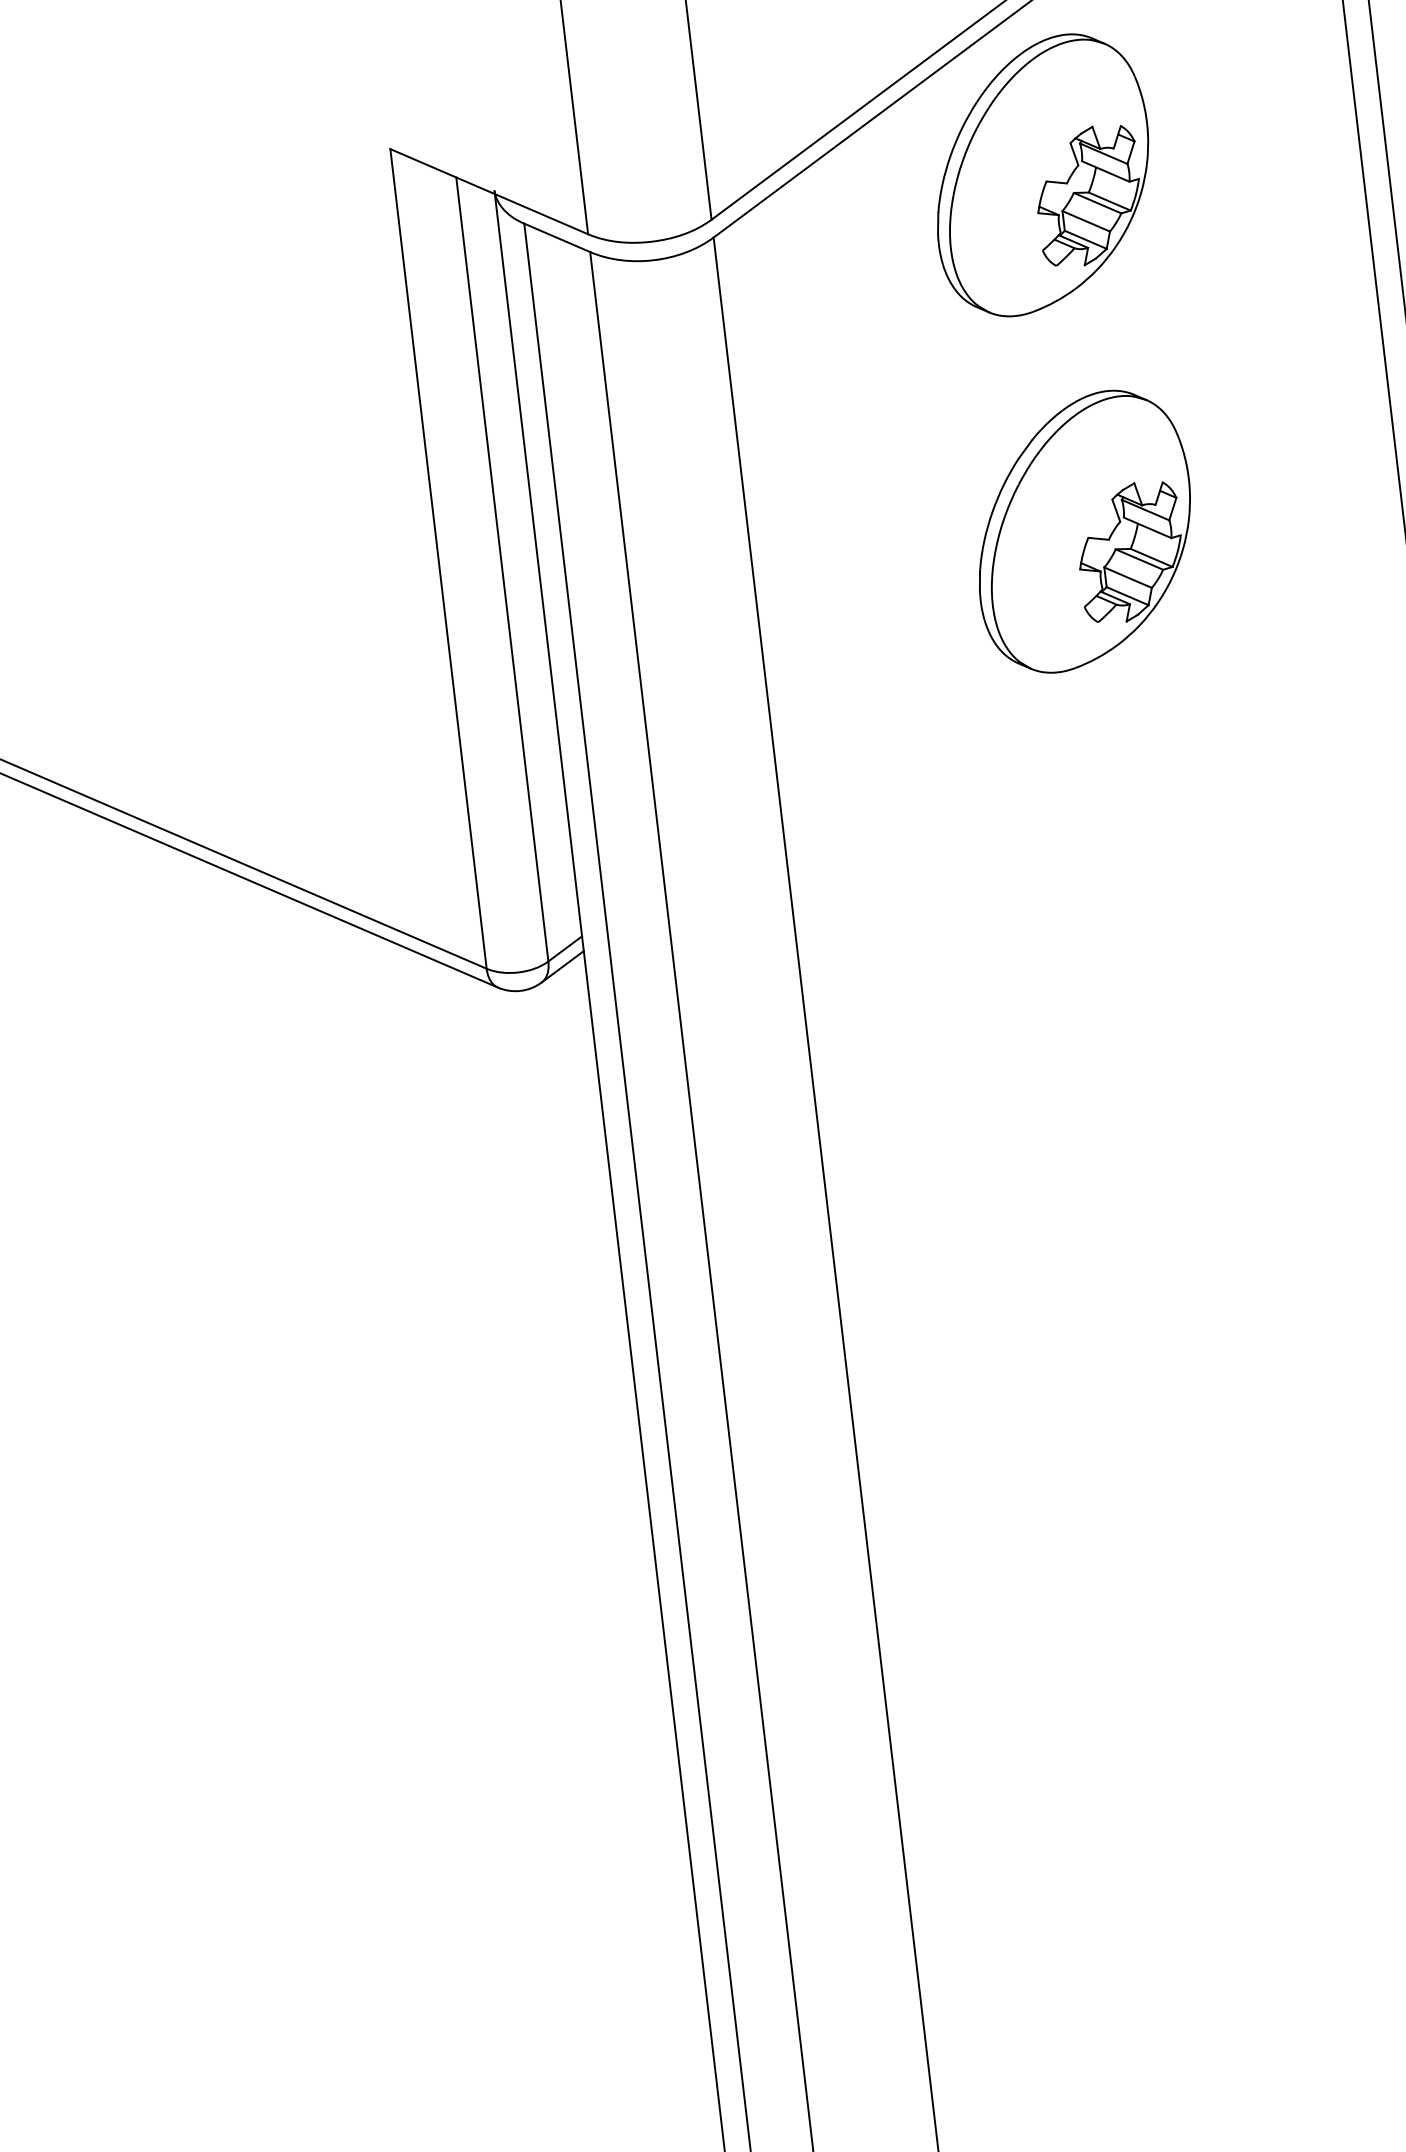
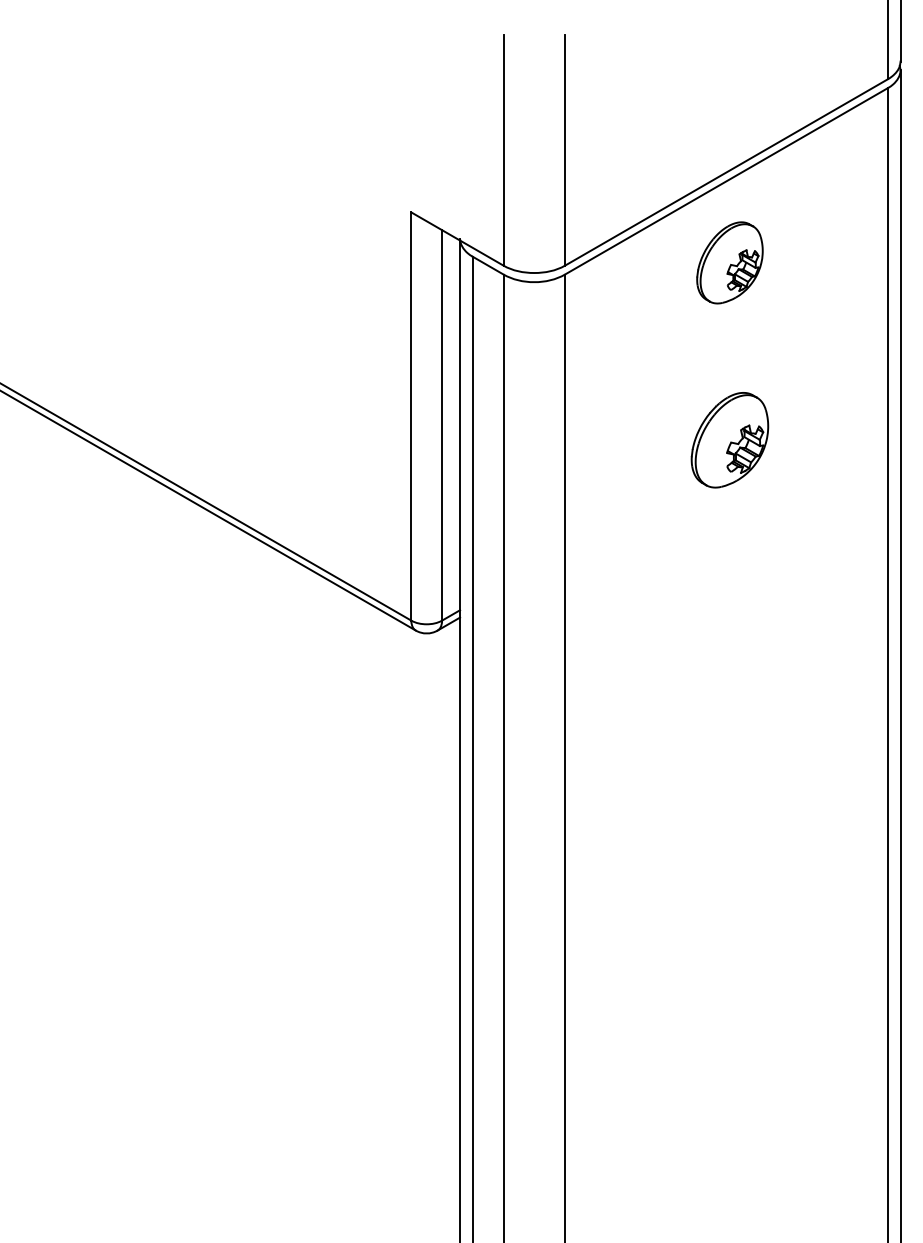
part: (1040, 174) -> (729, 262), size x0.6
part: (1082, 529) -> (729, 439), size x0.7

